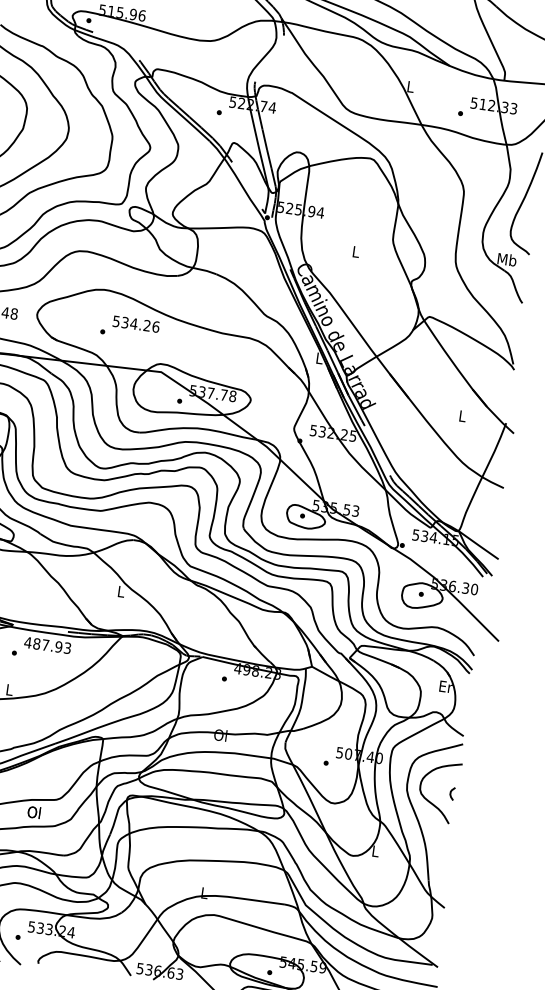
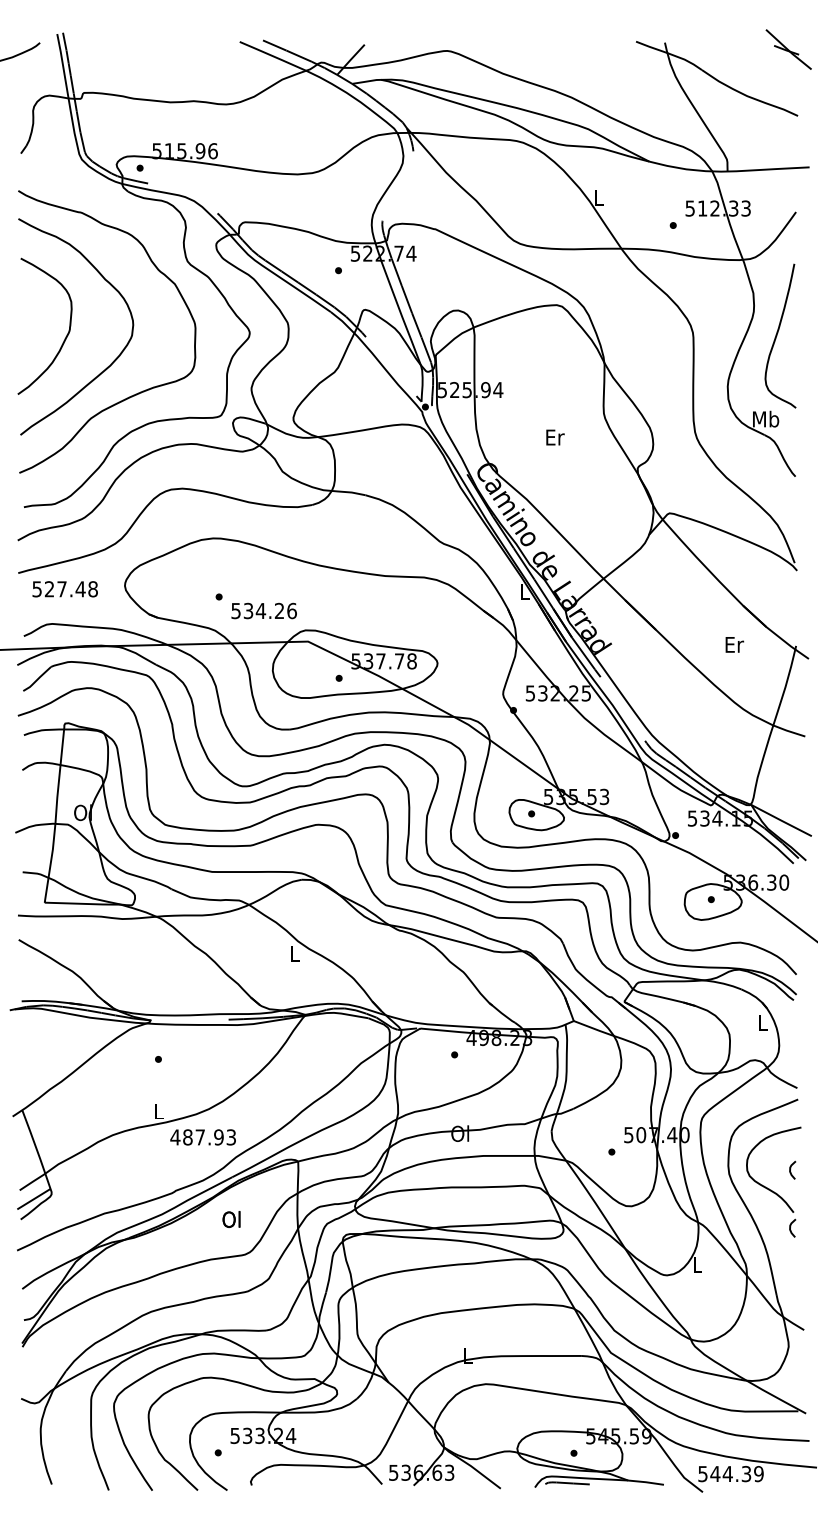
text: (356, 252) -> (555, 437), L -> Er
text: (135, 323) -> (263, 610), moved
text: (462, 416) -> (734, 644), L -> Er
text: (47, 645) -> (202, 1137), moved
text: (446, 687) -> (763, 1023), Er -> L
text: (34, 812) -> (231, 1219), moved
curve: (445, 833) -> (791, 1226), added

